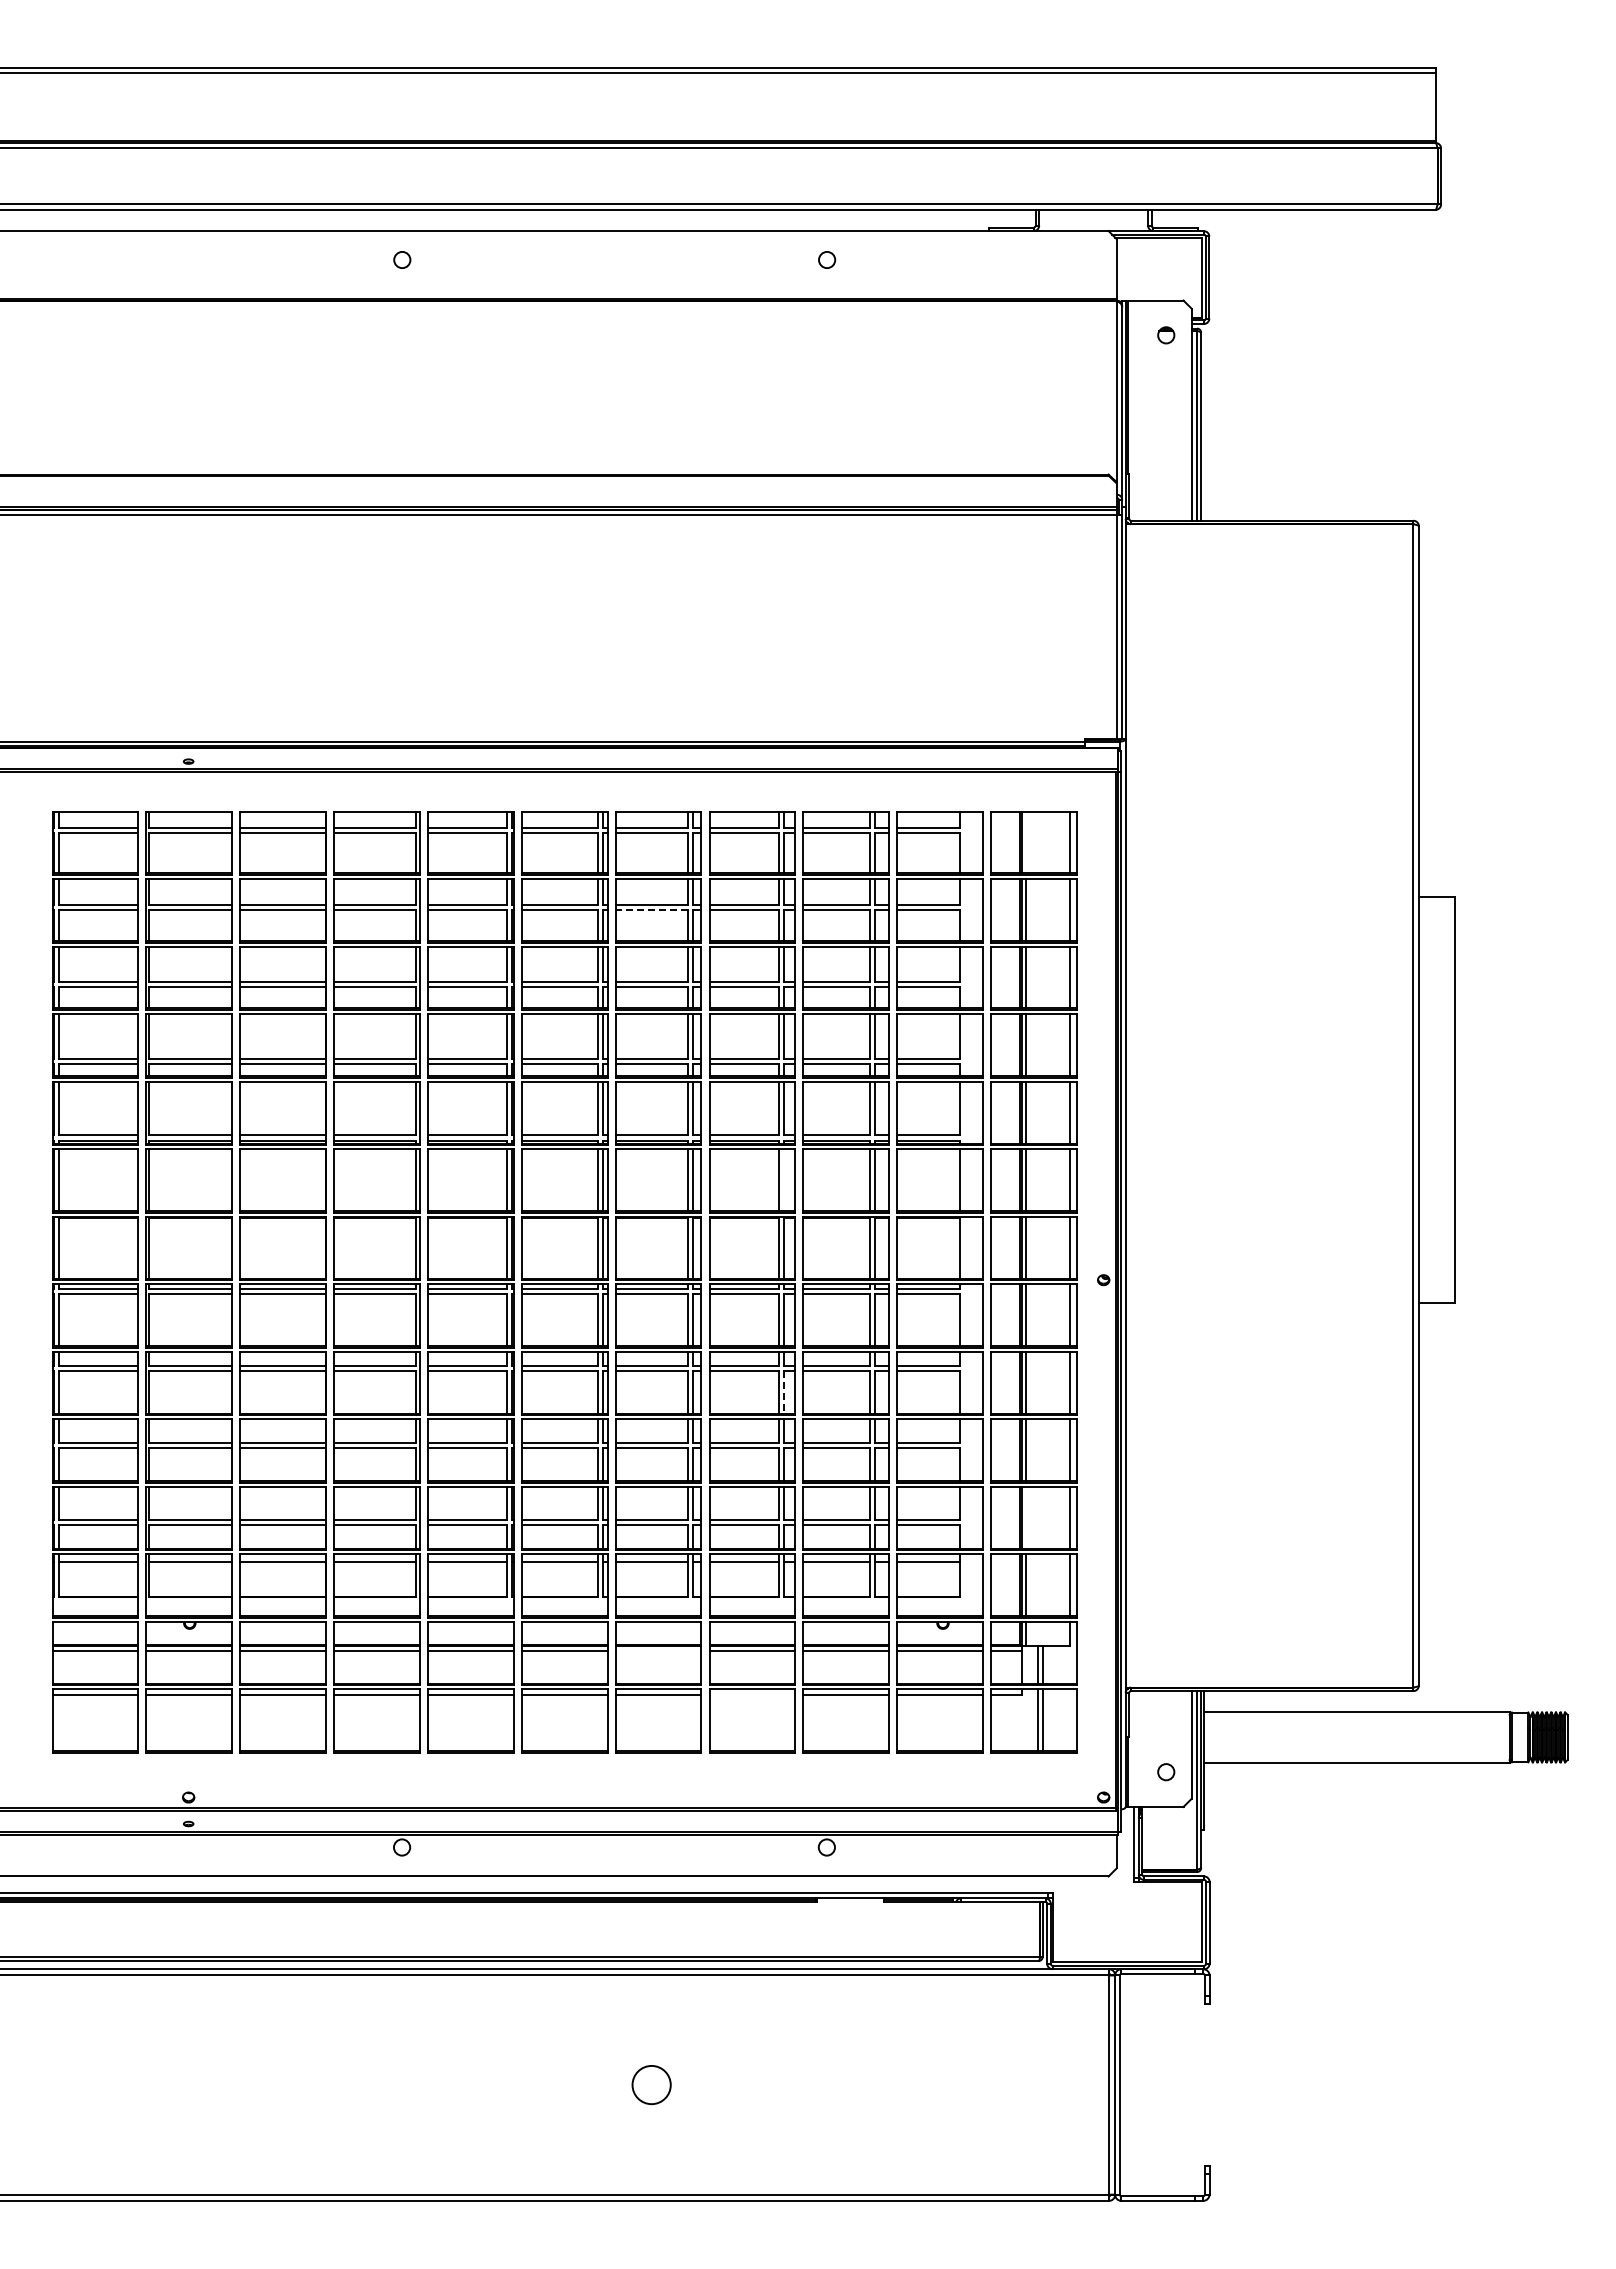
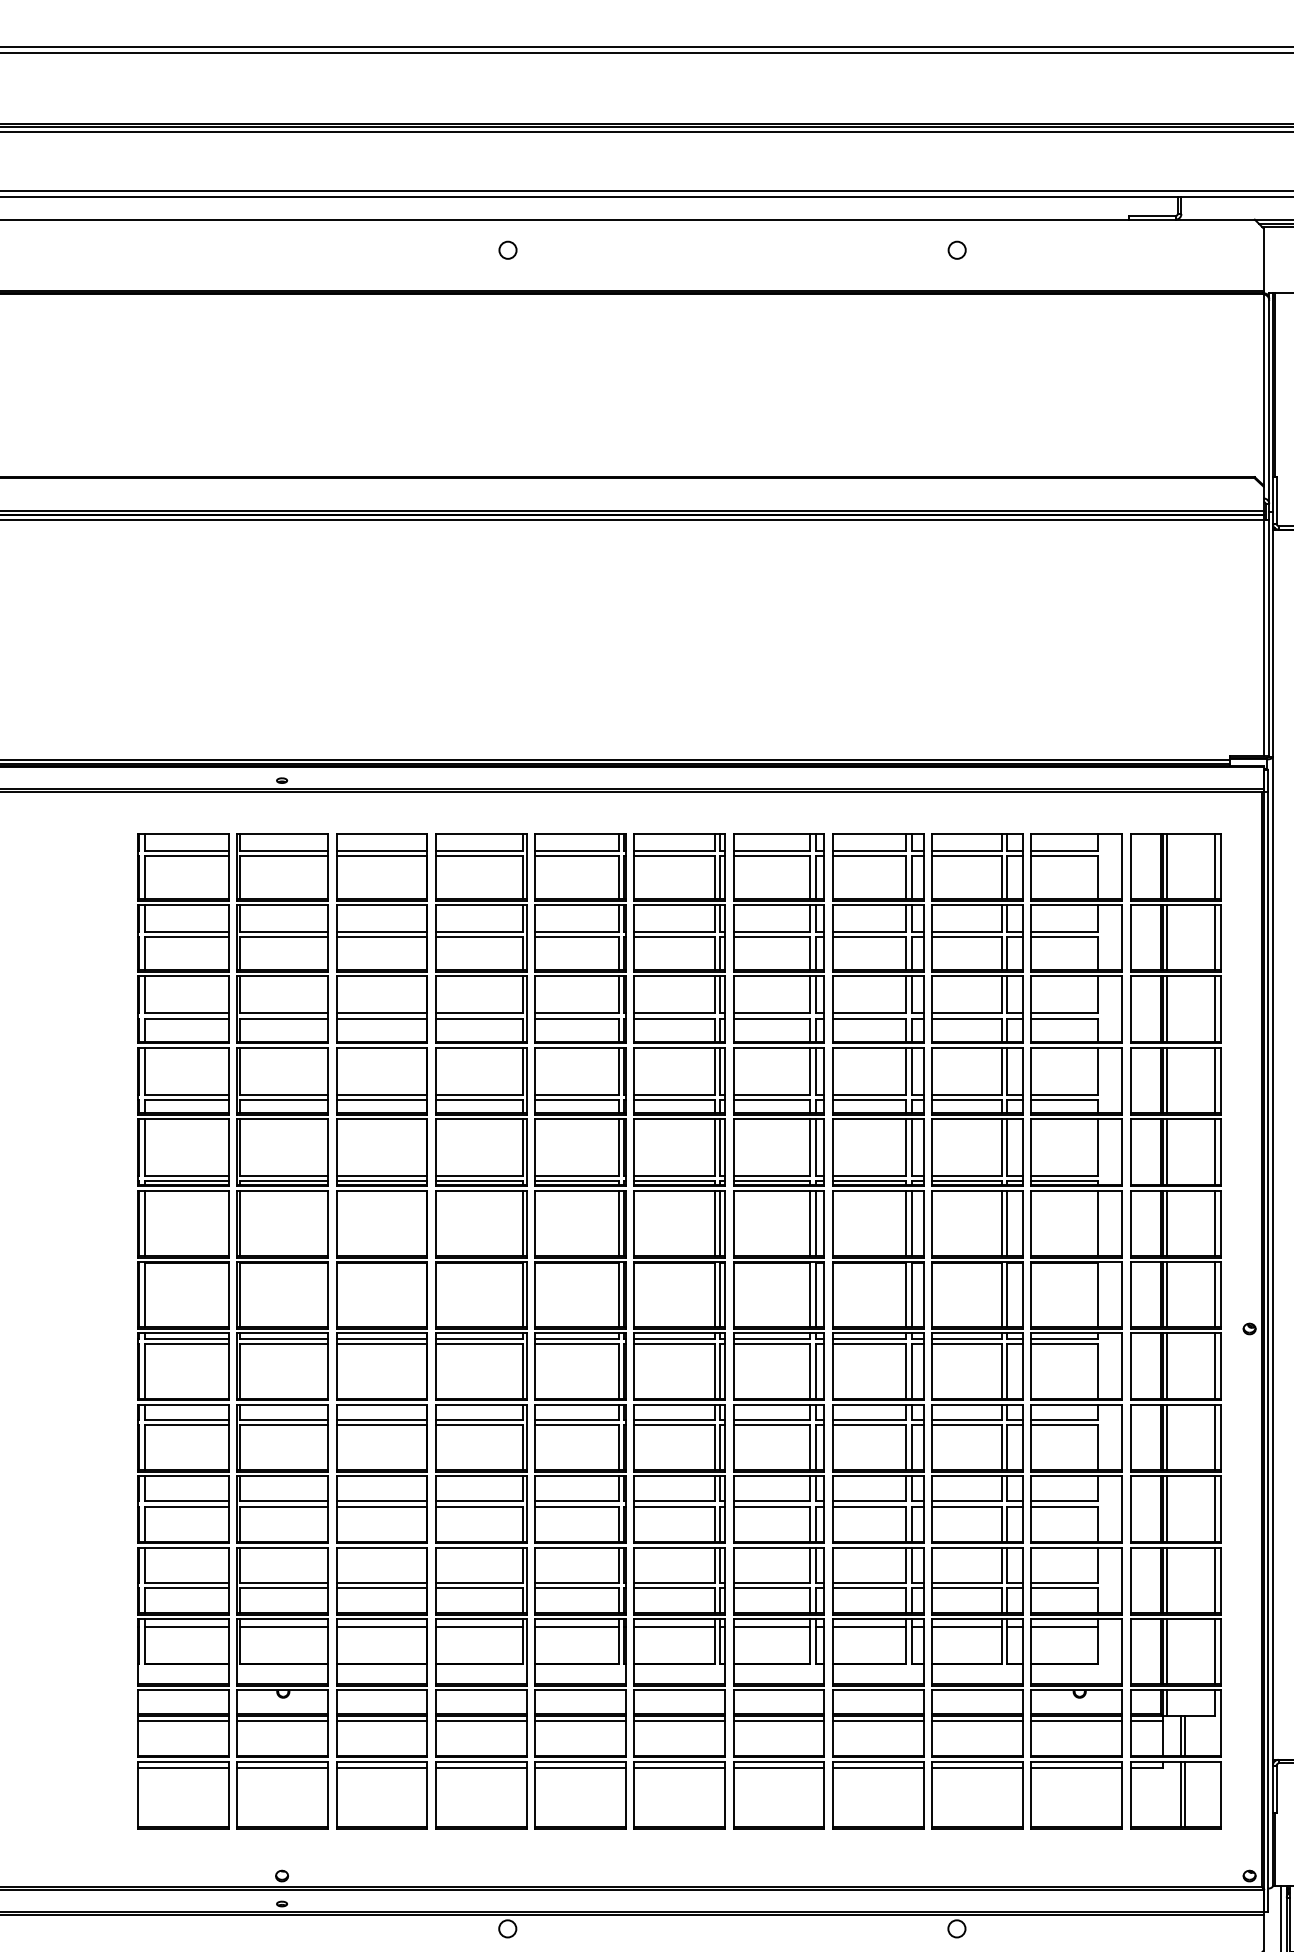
line: (1025, 842) -> (1166, 866), added
line: (651, 909) -> (771, 937), dashed -> solid
line: (783, 1180) -> (911, 1223), added
line: (783, 1393) -> (911, 1448), dashed -> solid
line: (1025, 1517) -> (1166, 1579), added
line: (658, 1650) -> (778, 1720), added
line: (752, 1695) -> (878, 1768), added

